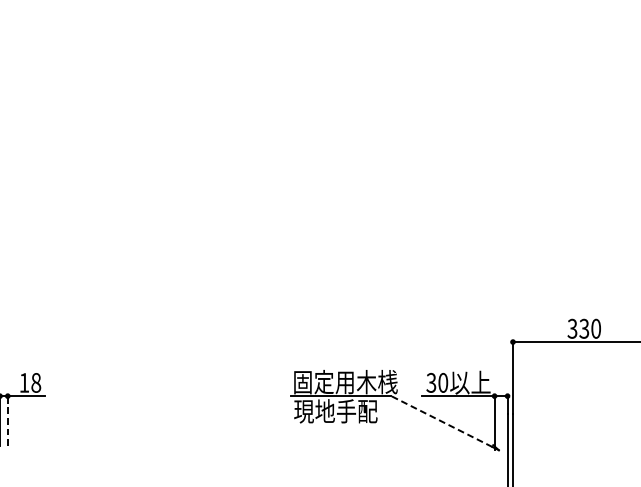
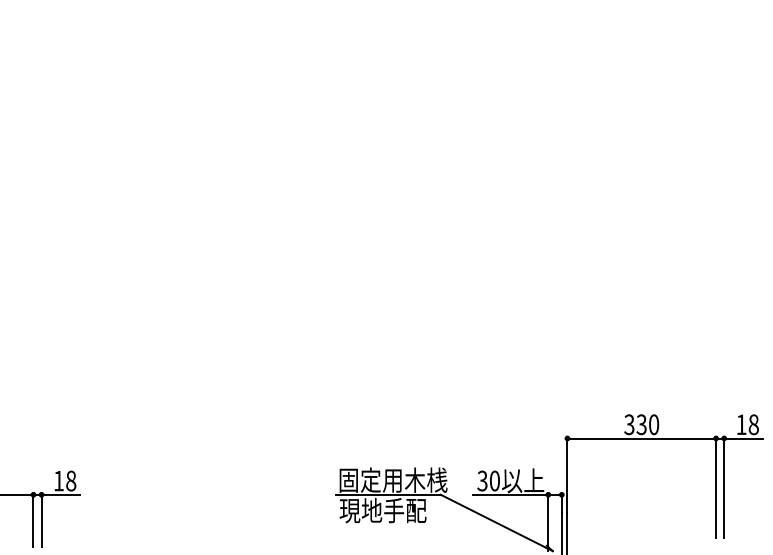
line: (7, 419) -> (41, 519), dashed -> solid
line: (441, 421) -> (493, 521), dashed -> solid

